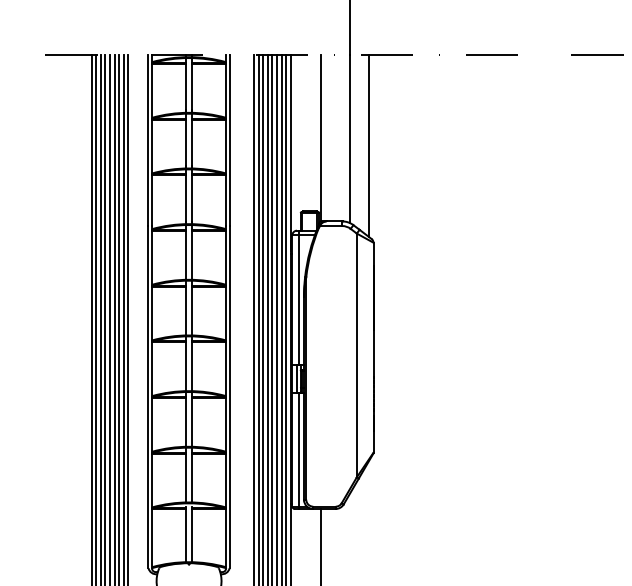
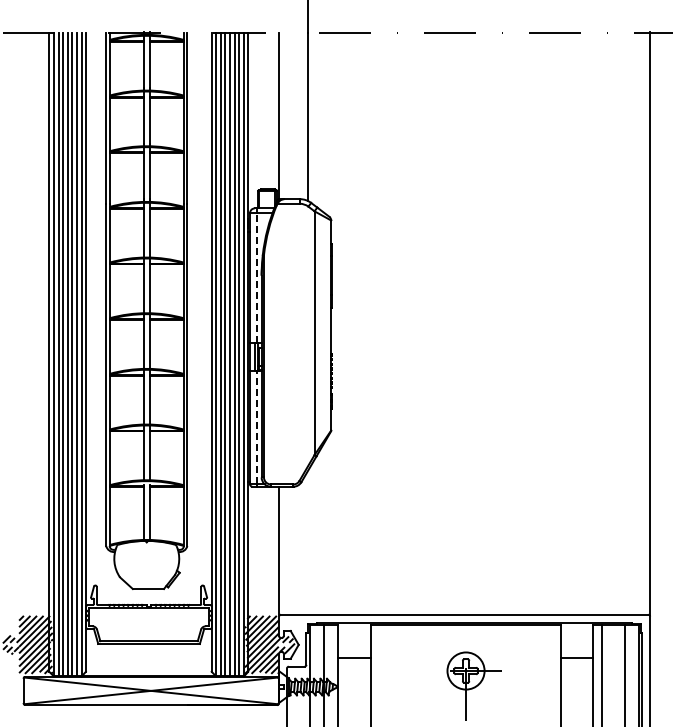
line: (368, 145) -> (326, 123), removed
line: (299, 300) -> (257, 278), solid -> dashed
line: (299, 449) -> (257, 427), solid -> dashed

